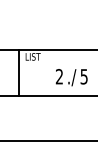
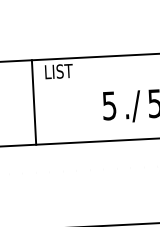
text: (59, 76) -> (109, 105), 2 -> 5

